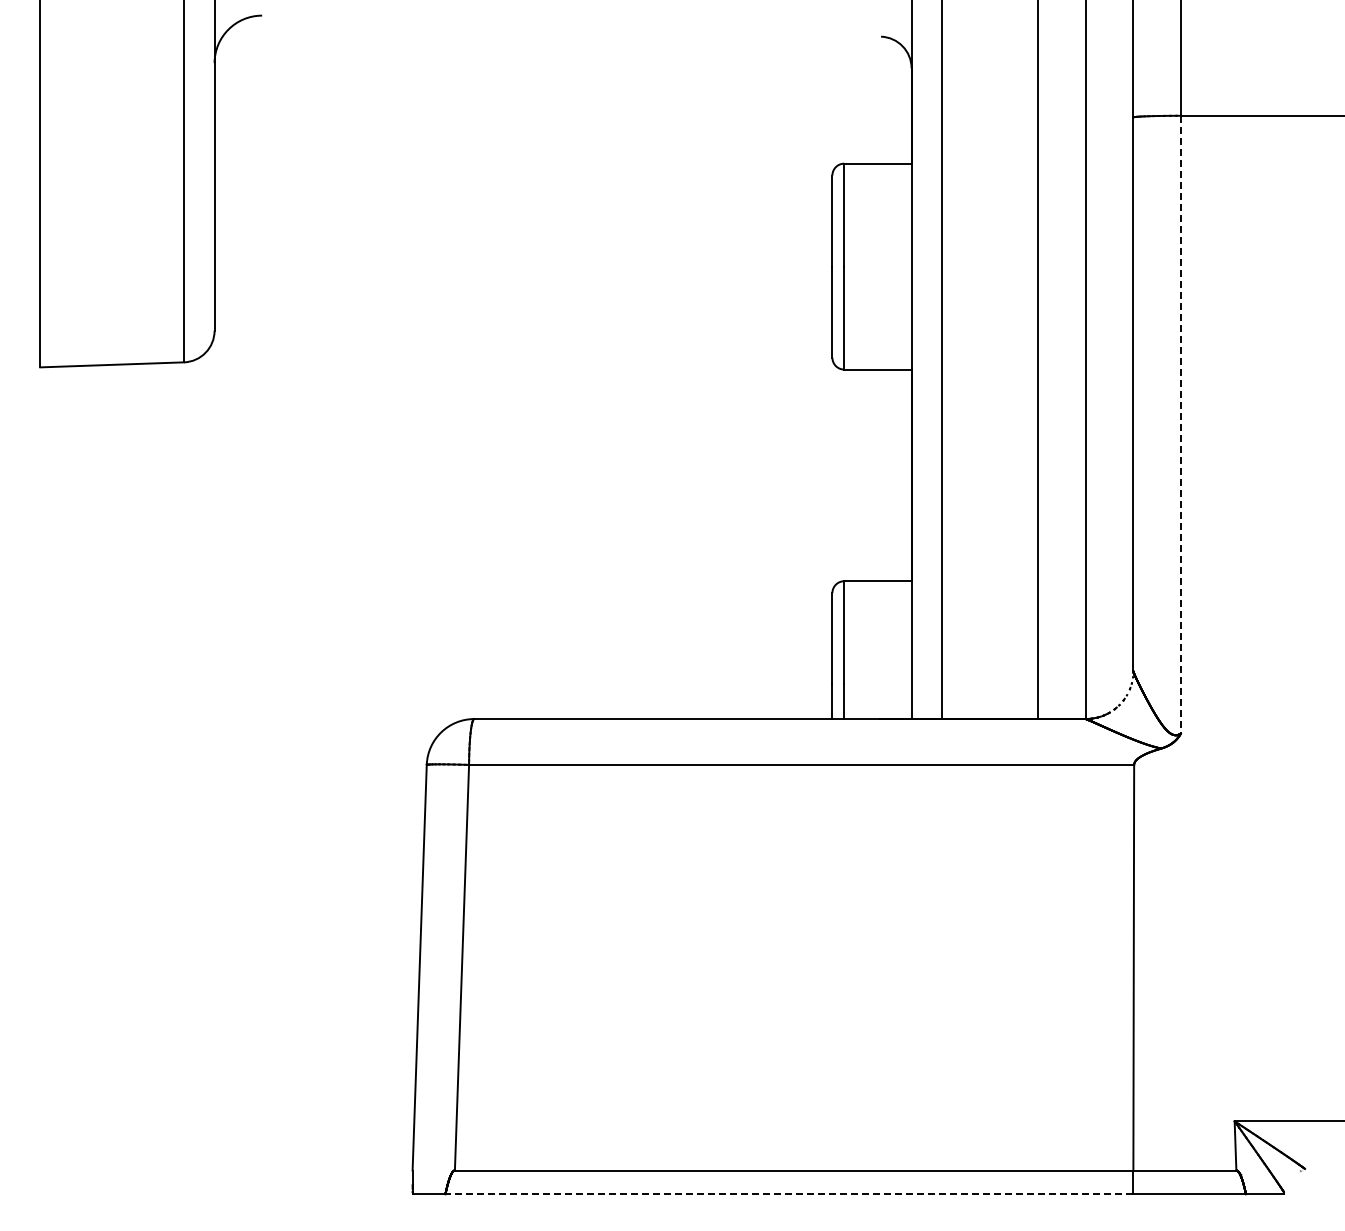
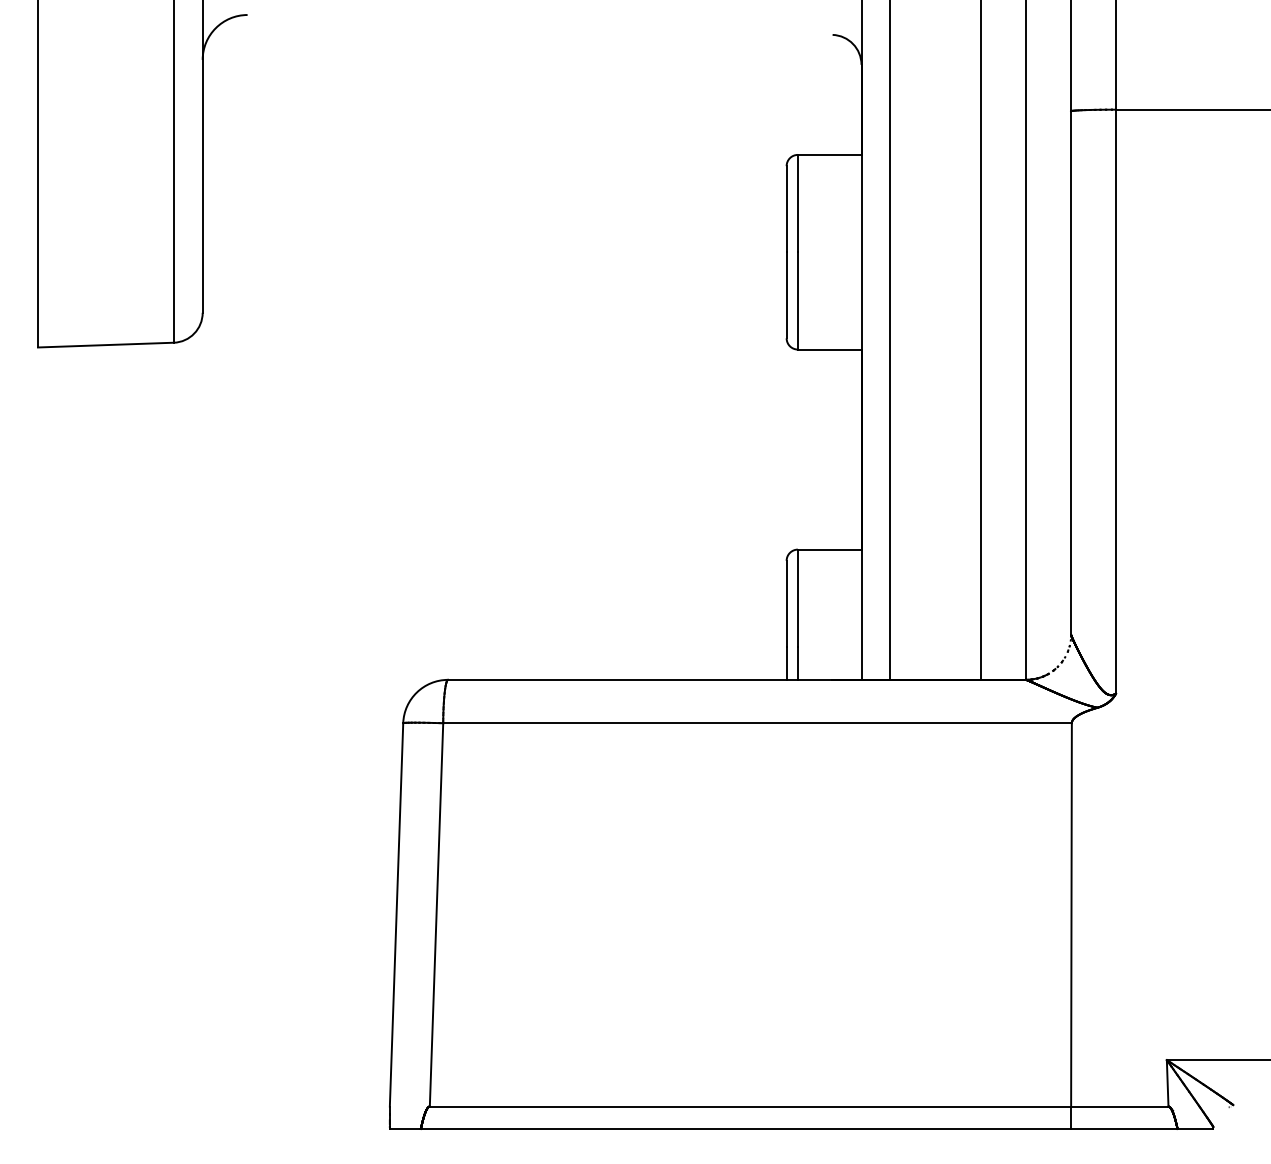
line: (1180, 424) -> (1115, 401), dashed -> solid
line: (789, 1194) -> (746, 1129), dashed -> solid

